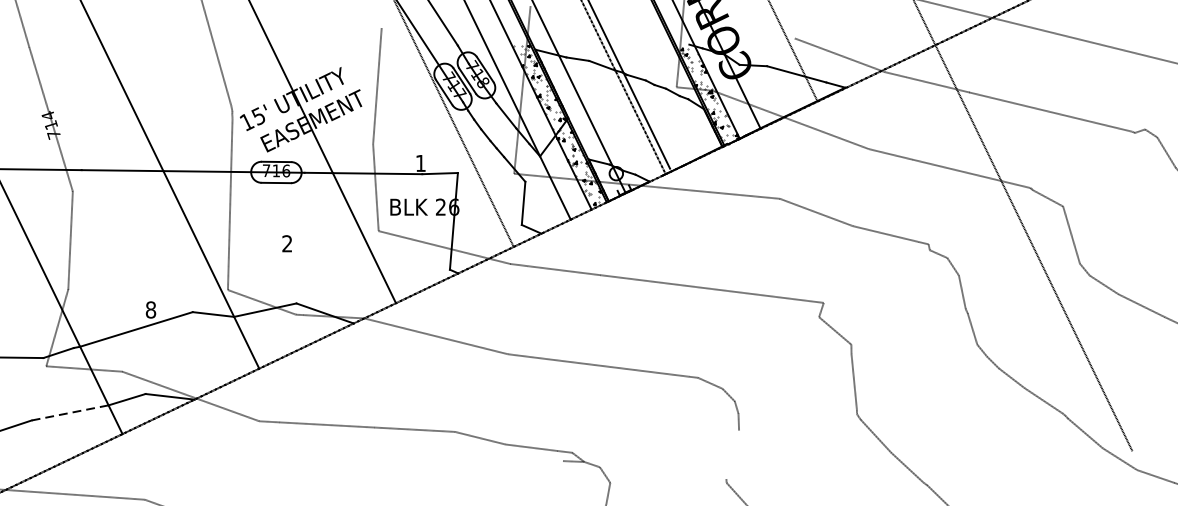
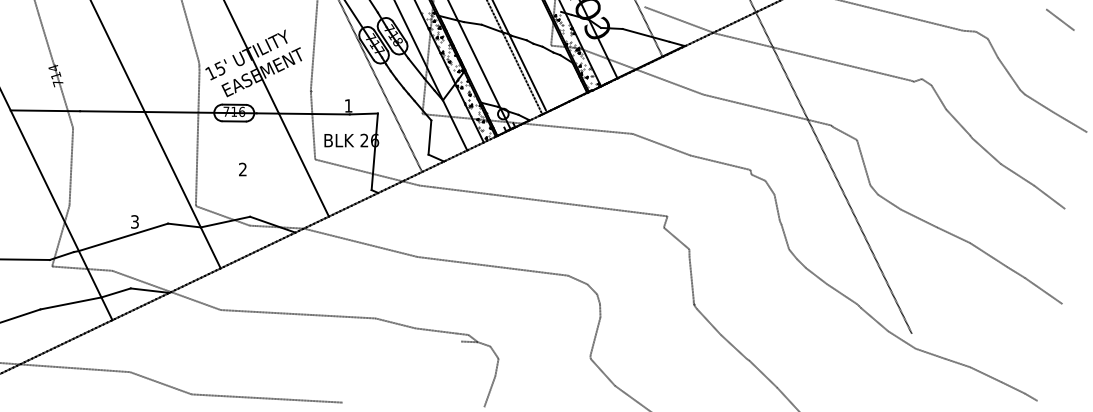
text: (150, 309) -> (134, 221), 8 -> 3
line: (70, 413) -> (71, 303), dashed -> solid
line: (732, 454) -> (595, 336), added

